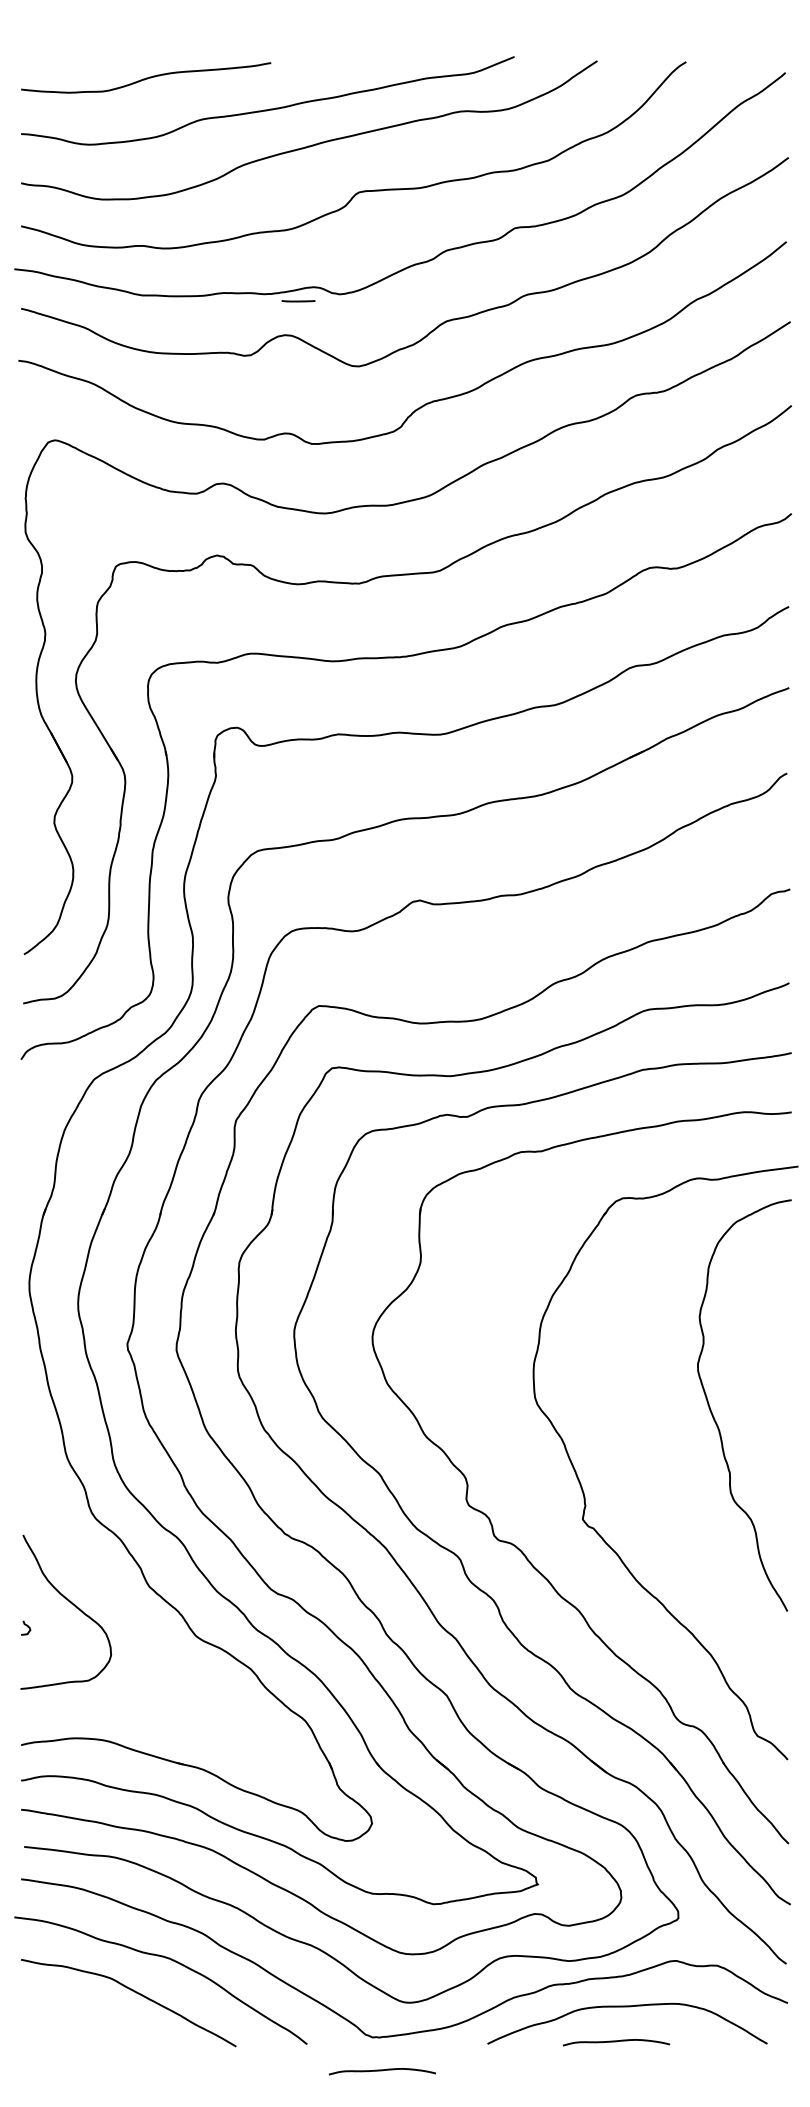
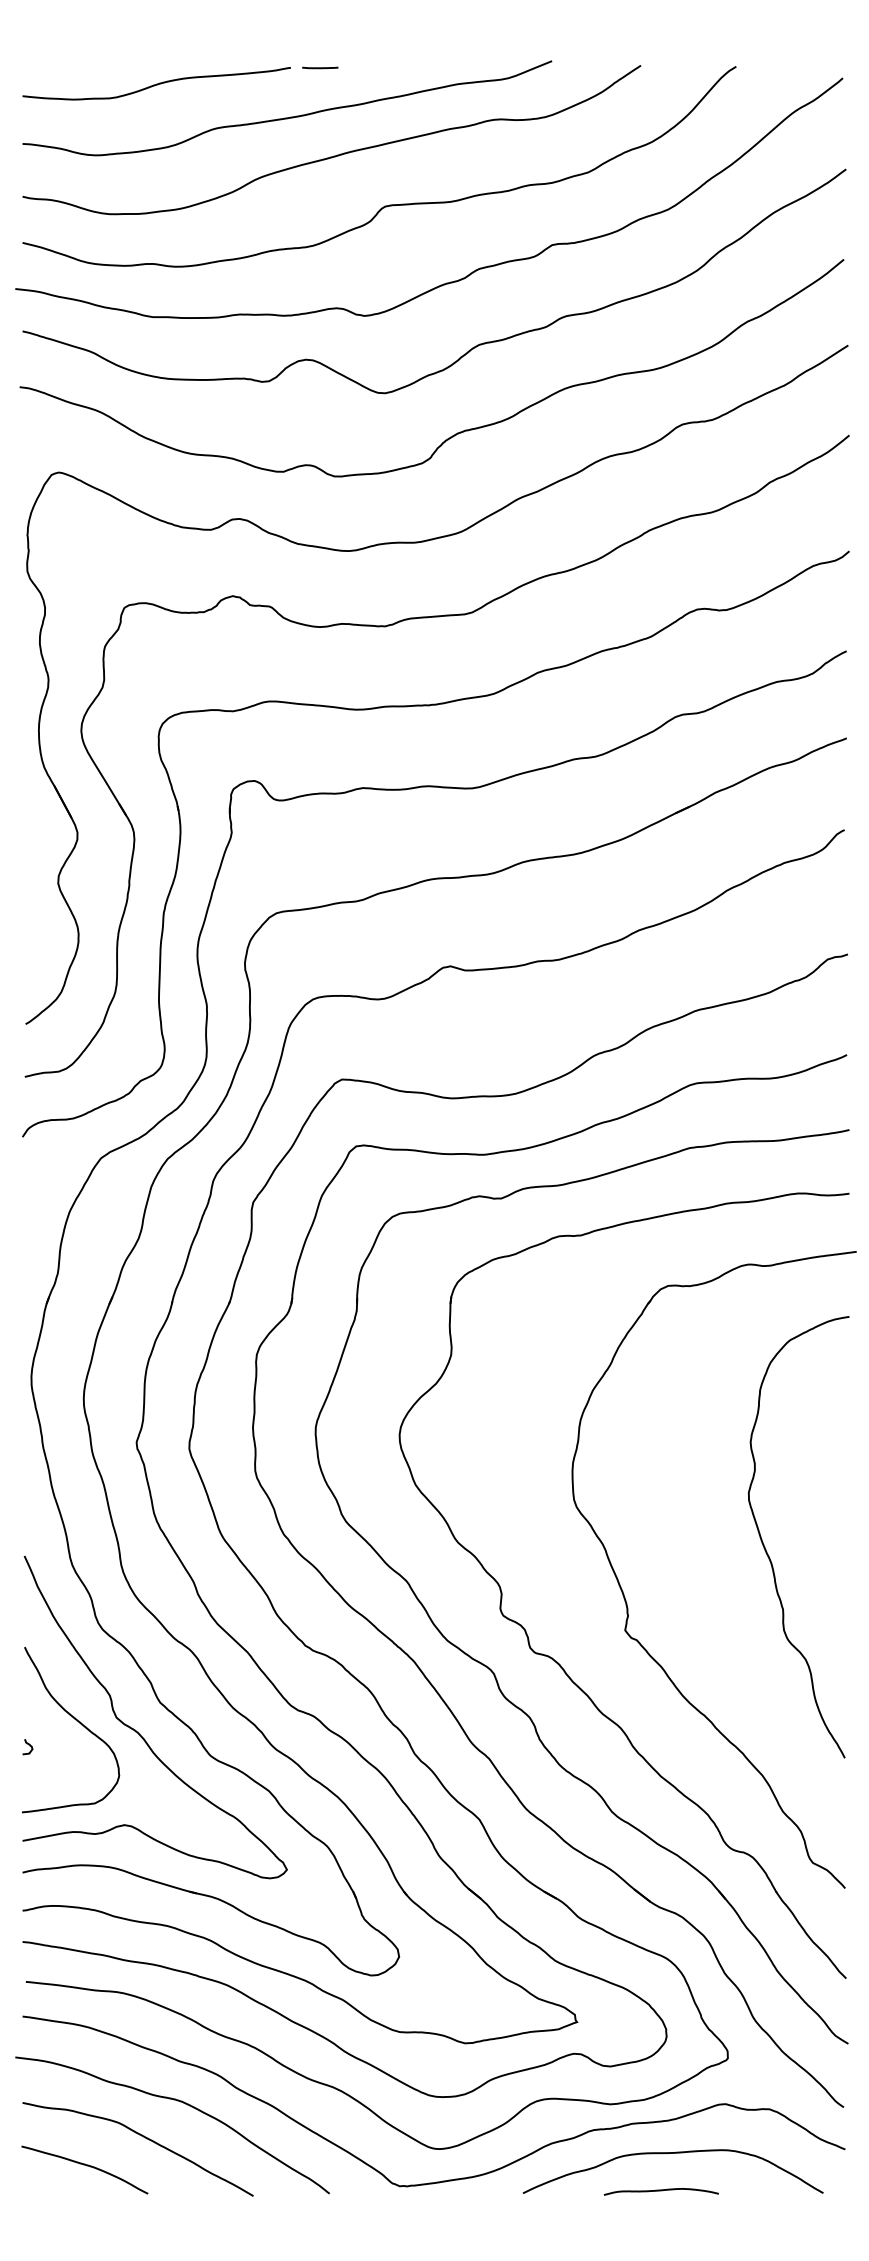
line: (298, 301) -> (320, 68), moved
curve: (715, 1419) -> (767, 1552), moved
curve: (129, 1614) -> (138, 1732), added
curve: (79, 2018) -> (85, 2165), added
curve: (382, 2071) -> (410, 2222), removed

